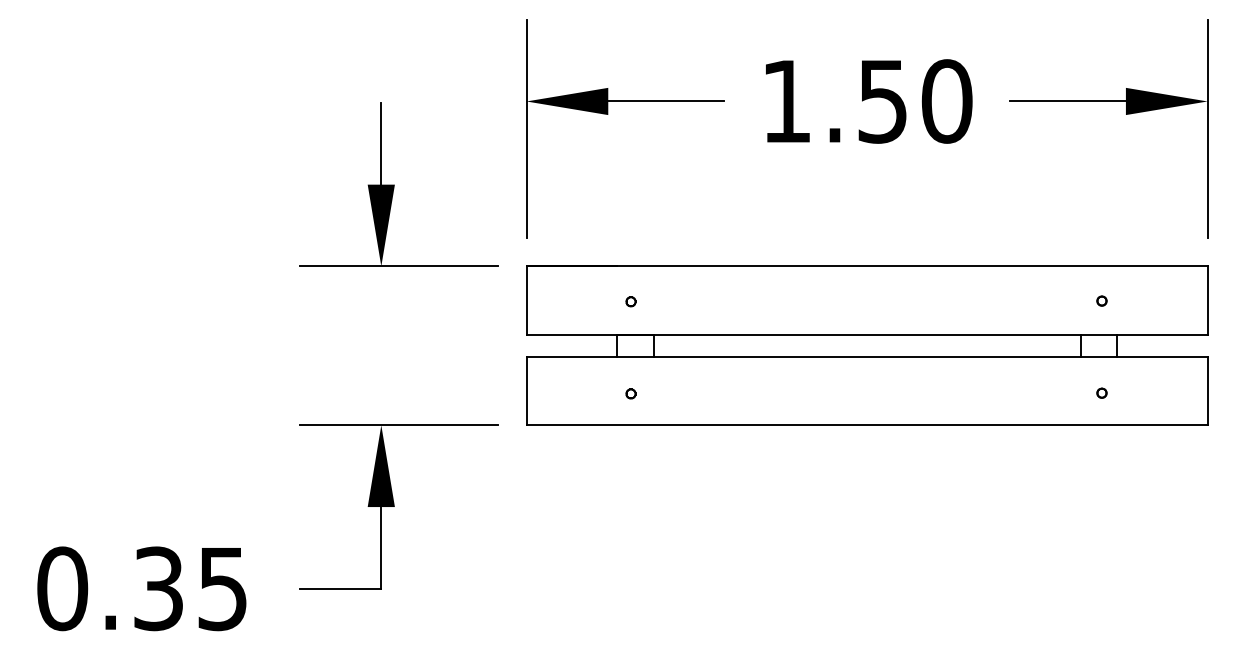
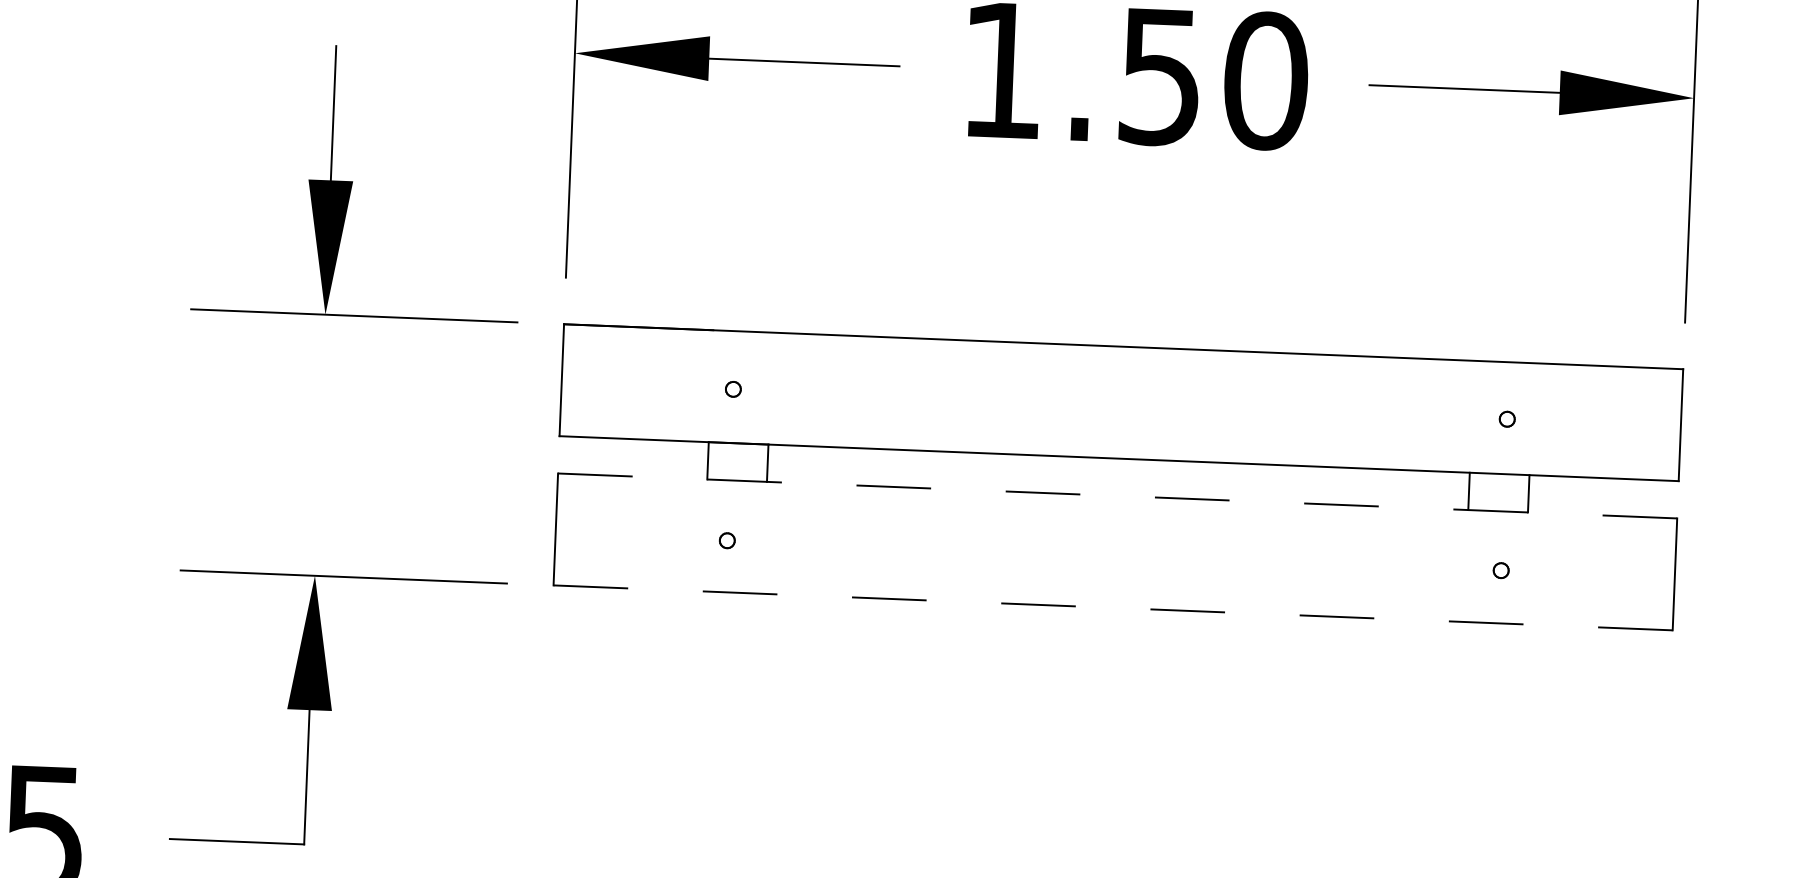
line: (867, 357) -> (1118, 496), solid -> dashed
line: (867, 425) -> (1113, 608), solid -> dashed

